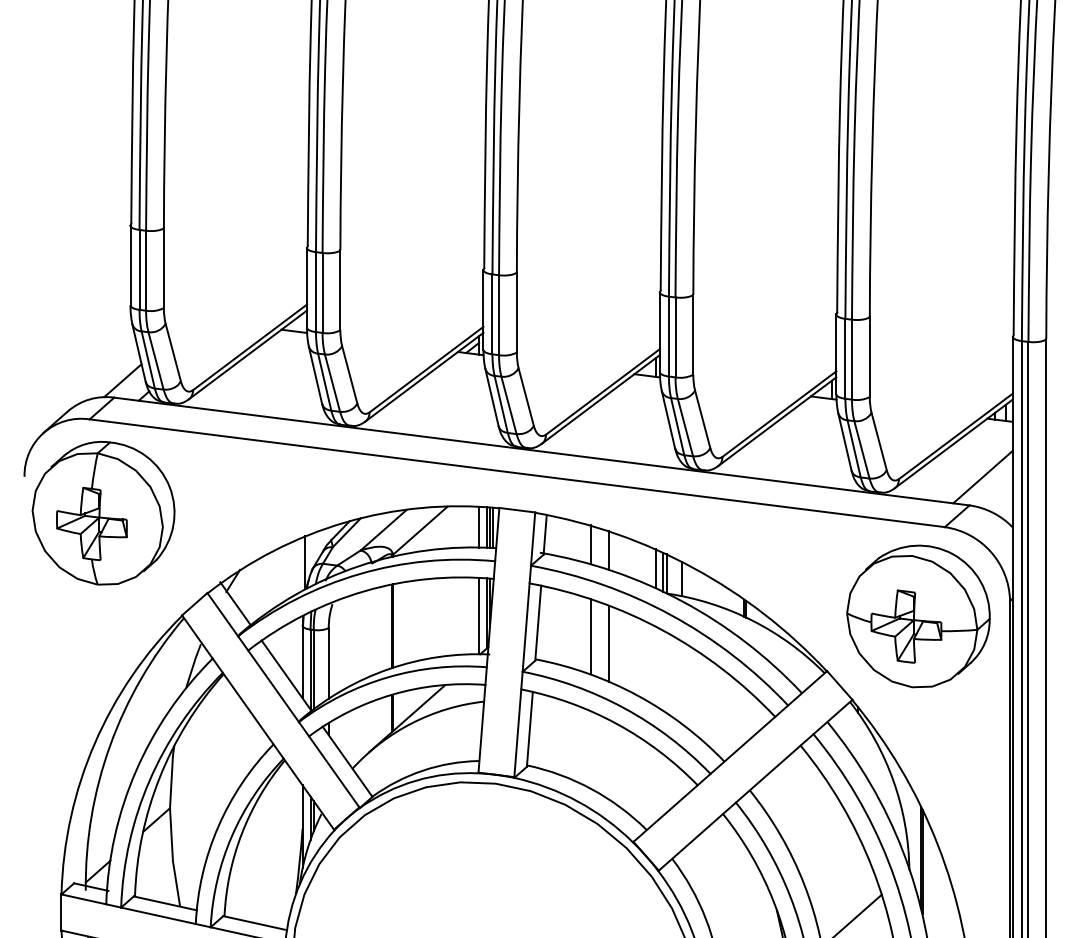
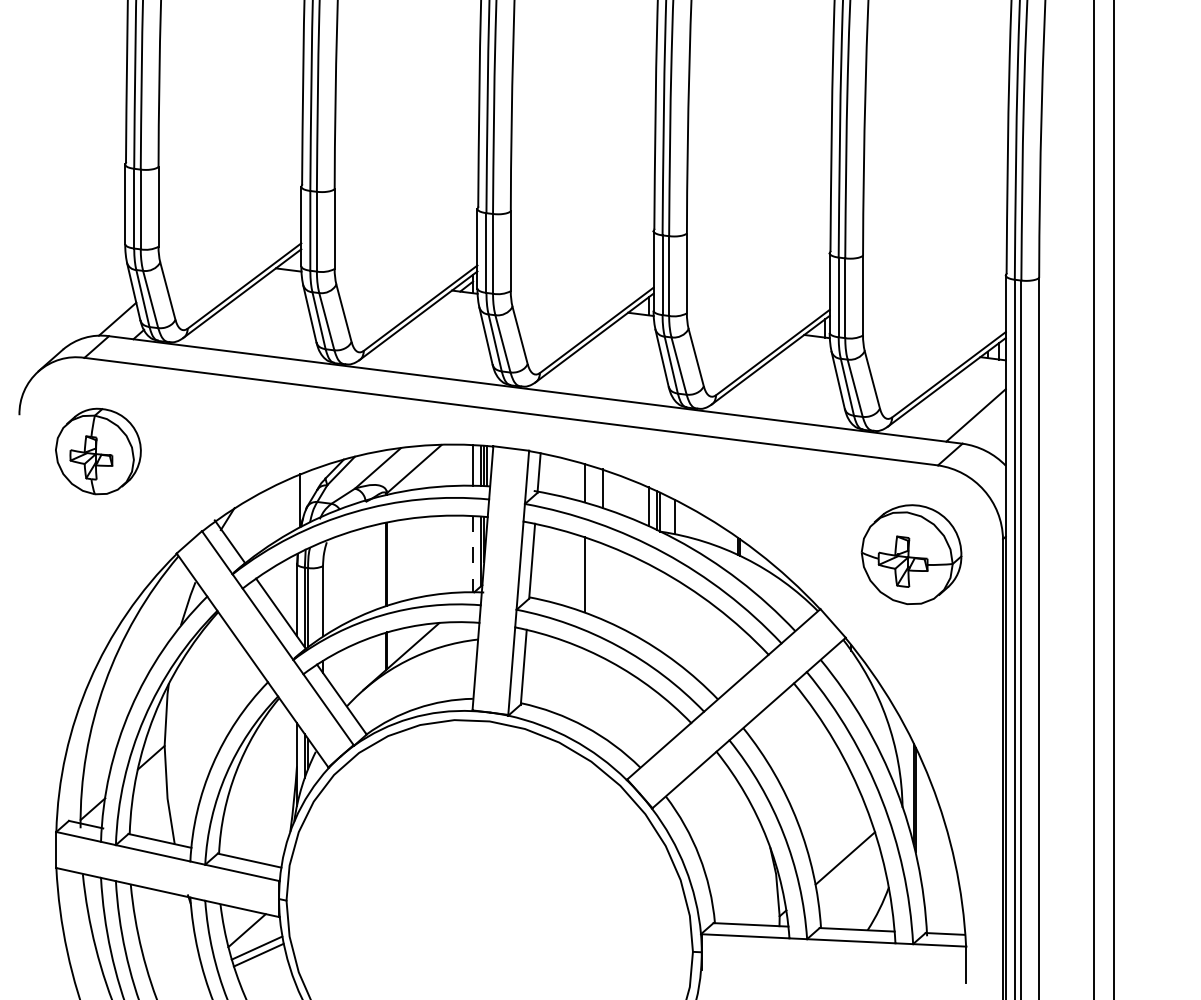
part: (103, 513) -> (98, 451), size x0.6
line: (479, 616) -> (473, 554), solid -> dashed
part: (918, 616) -> (911, 554), size x0.7
line: (609, 643) -> (603, 581), removed

